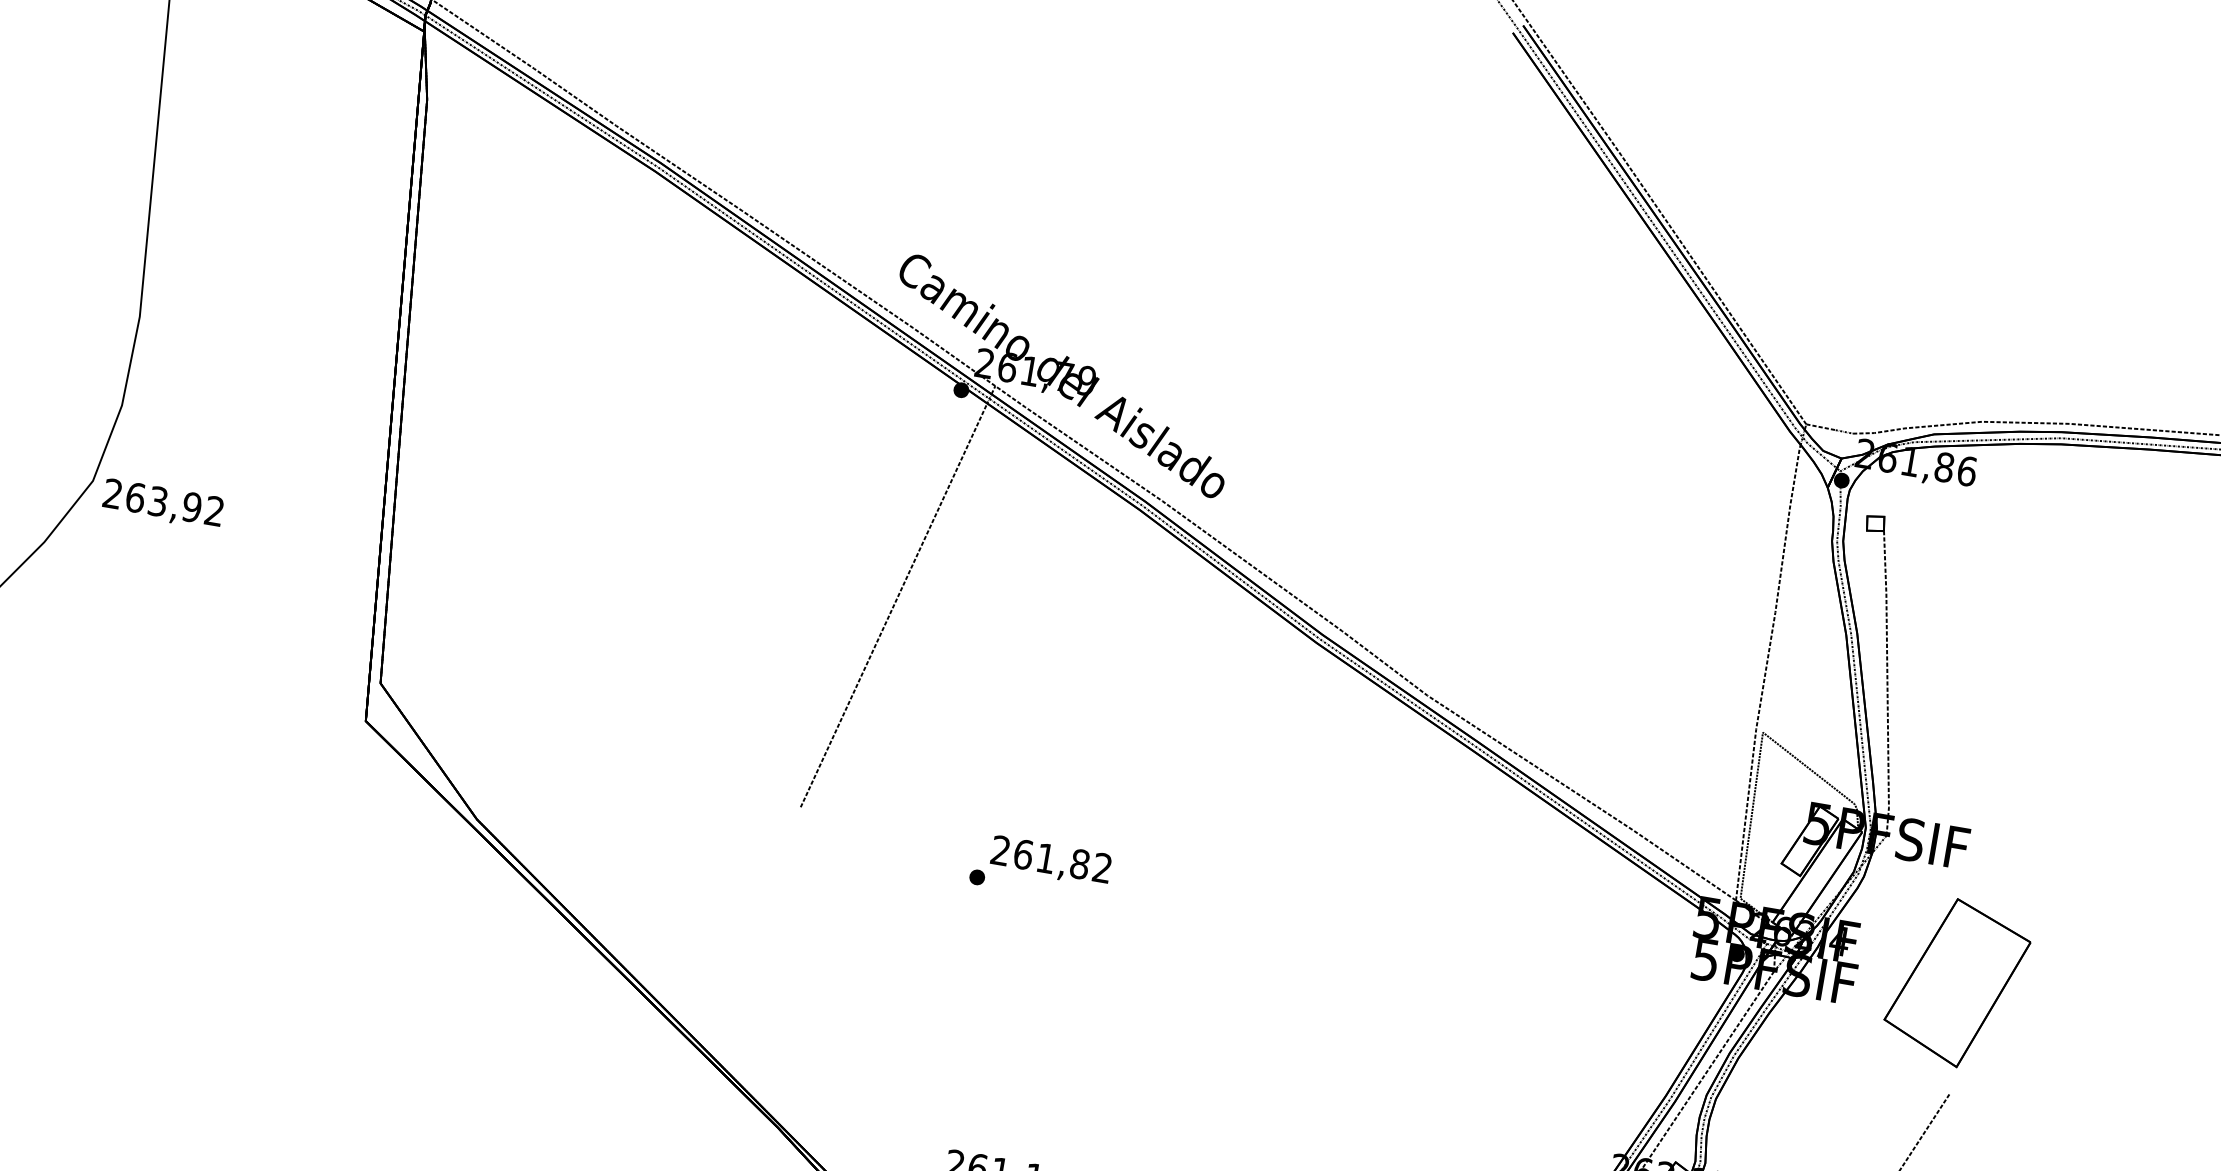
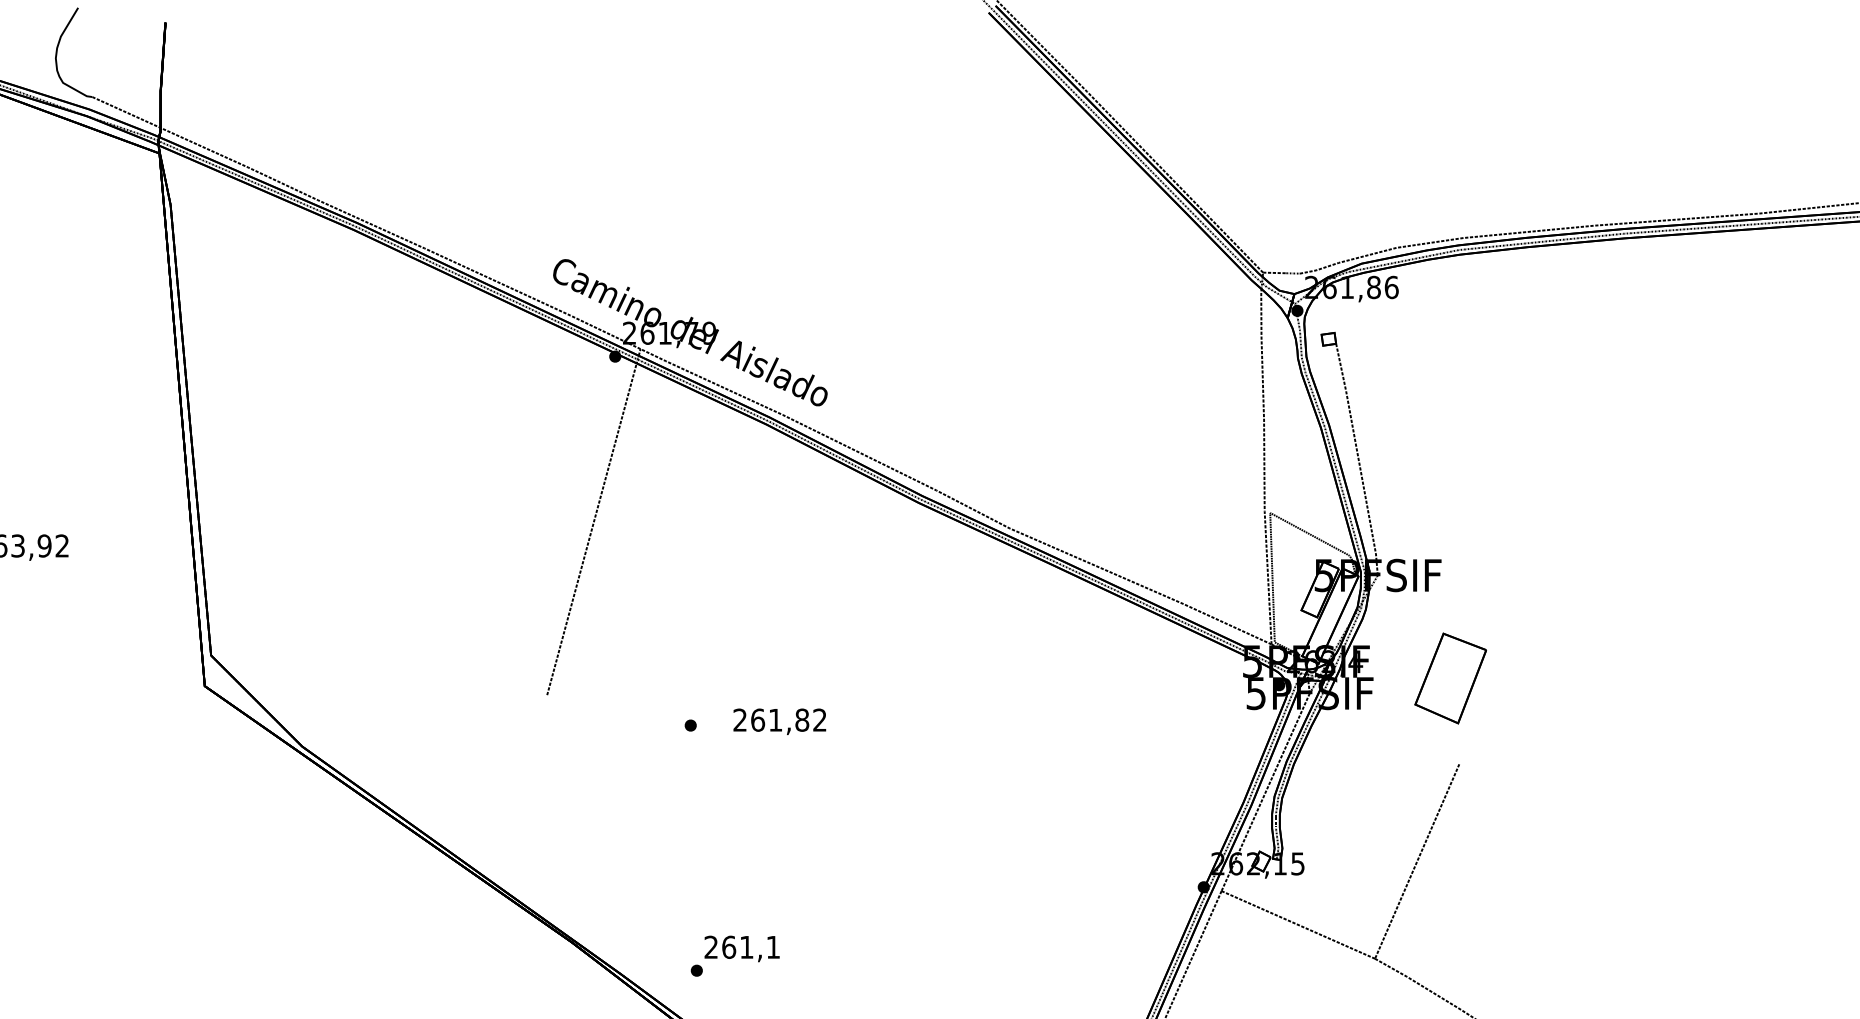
text: (1050, 860) -> (779, 721), moved
part: (1956, 983) -> (1450, 678), size x0.7

